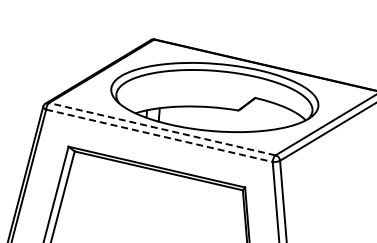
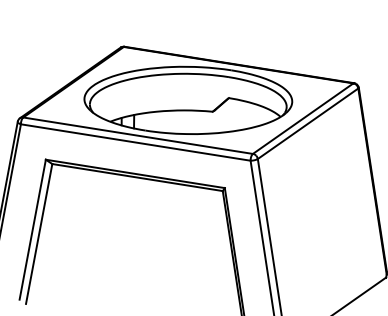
line: (161, 128) -> (137, 135), dashed -> solid
line: (160, 135) -> (136, 142), dashed -> solid

